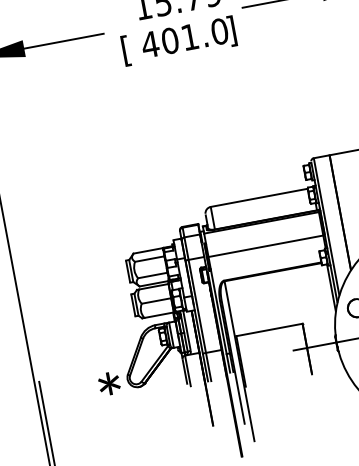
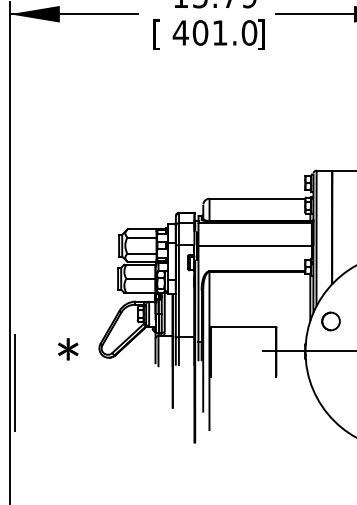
text: (109, 383) -> (68, 349), moved

